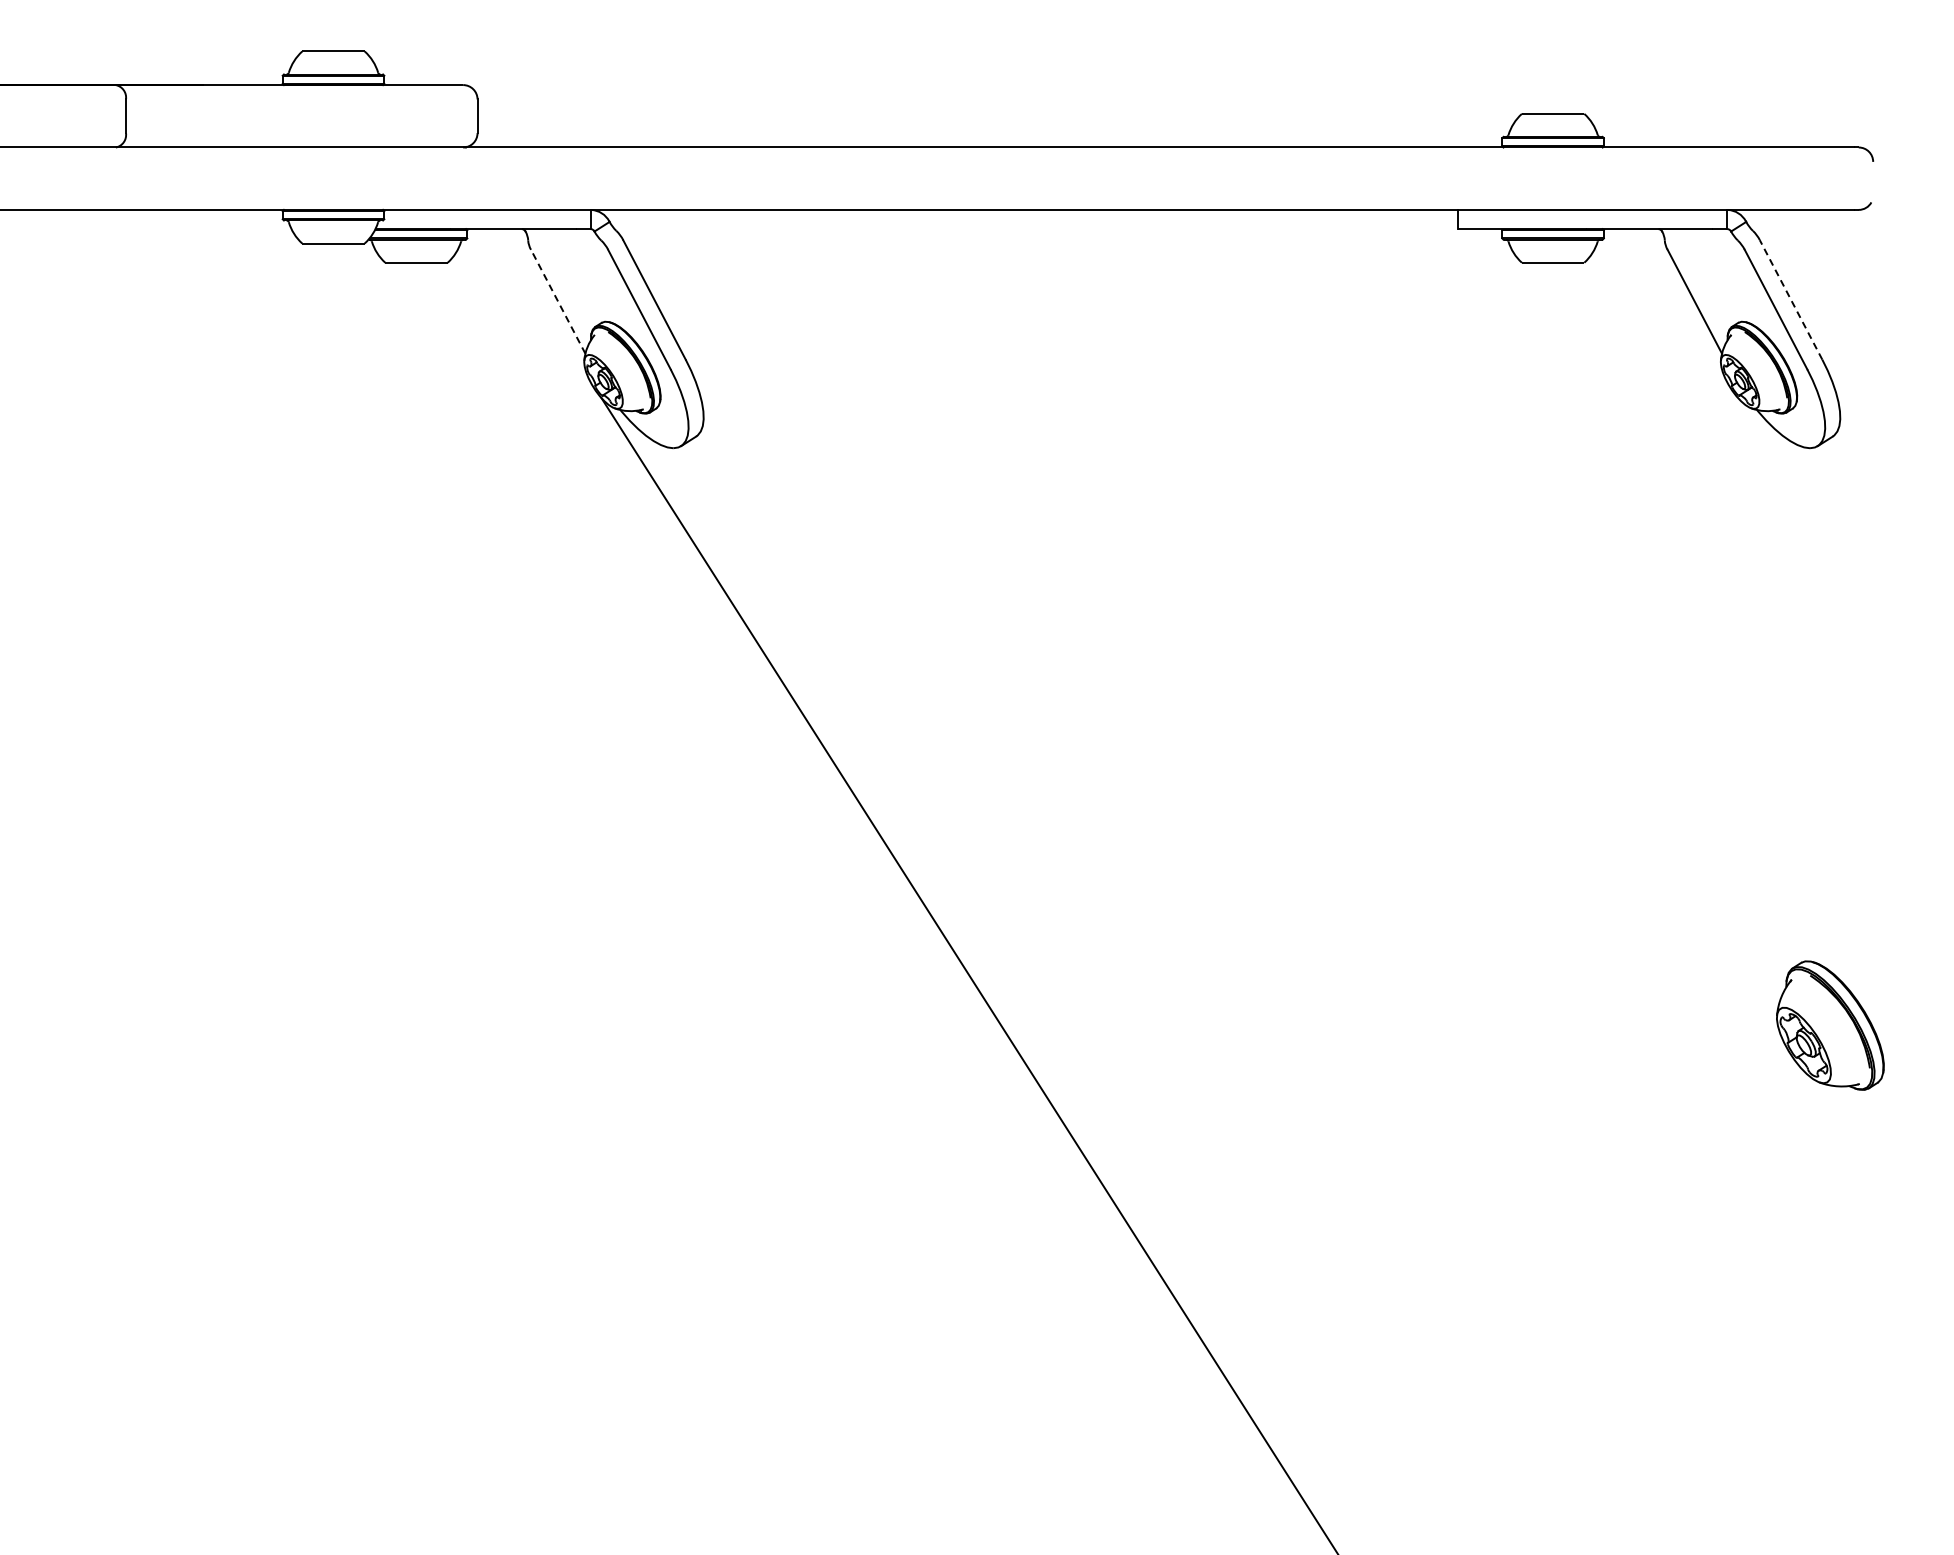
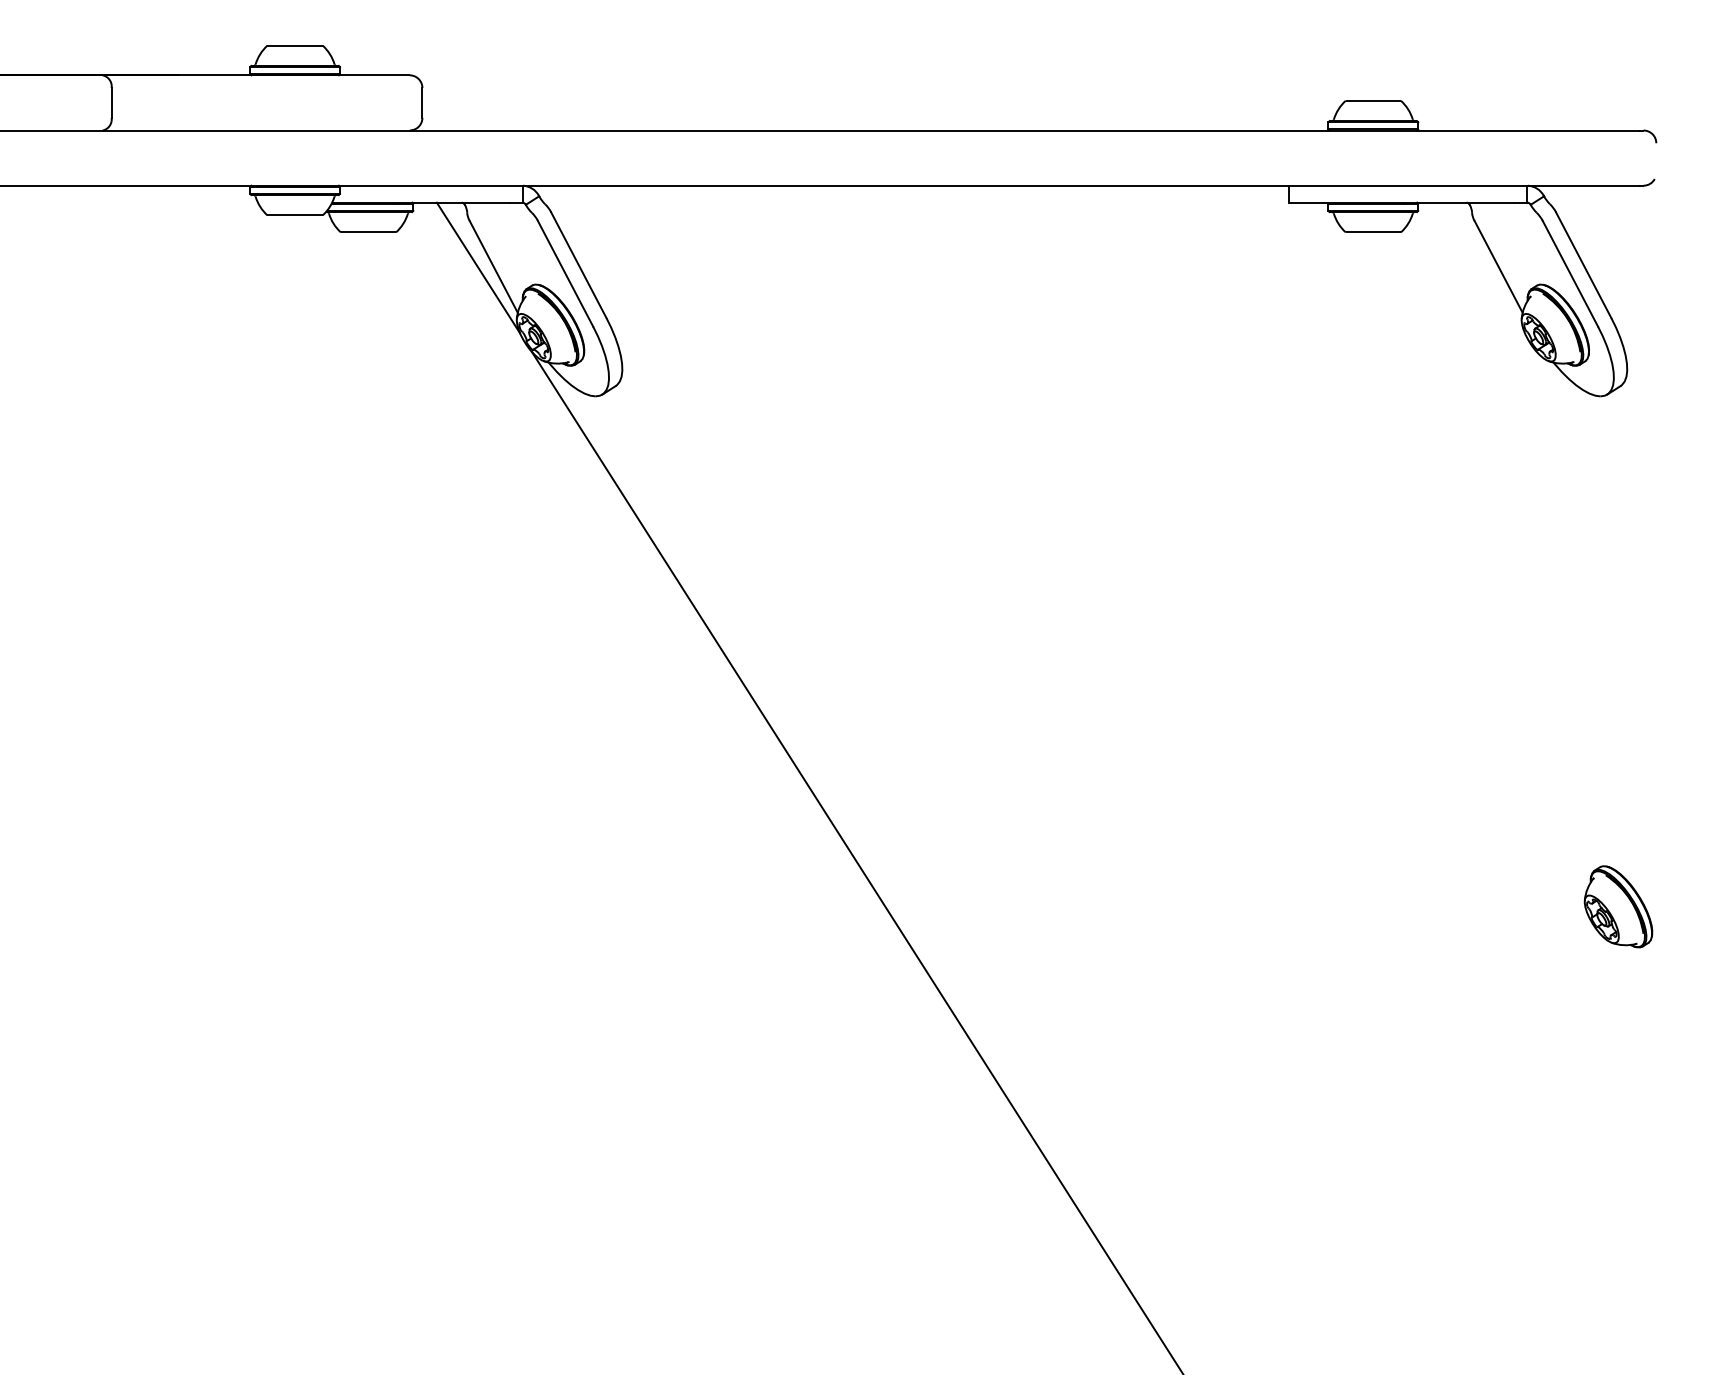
line: (1790, 299) -> (1583, 264), dashed -> solid
line: (558, 301) -> (494, 266), dashed -> solid
line: (540, 302) -> (478, 267), added
part: (1830, 1025) -> (1618, 906), size x0.71

